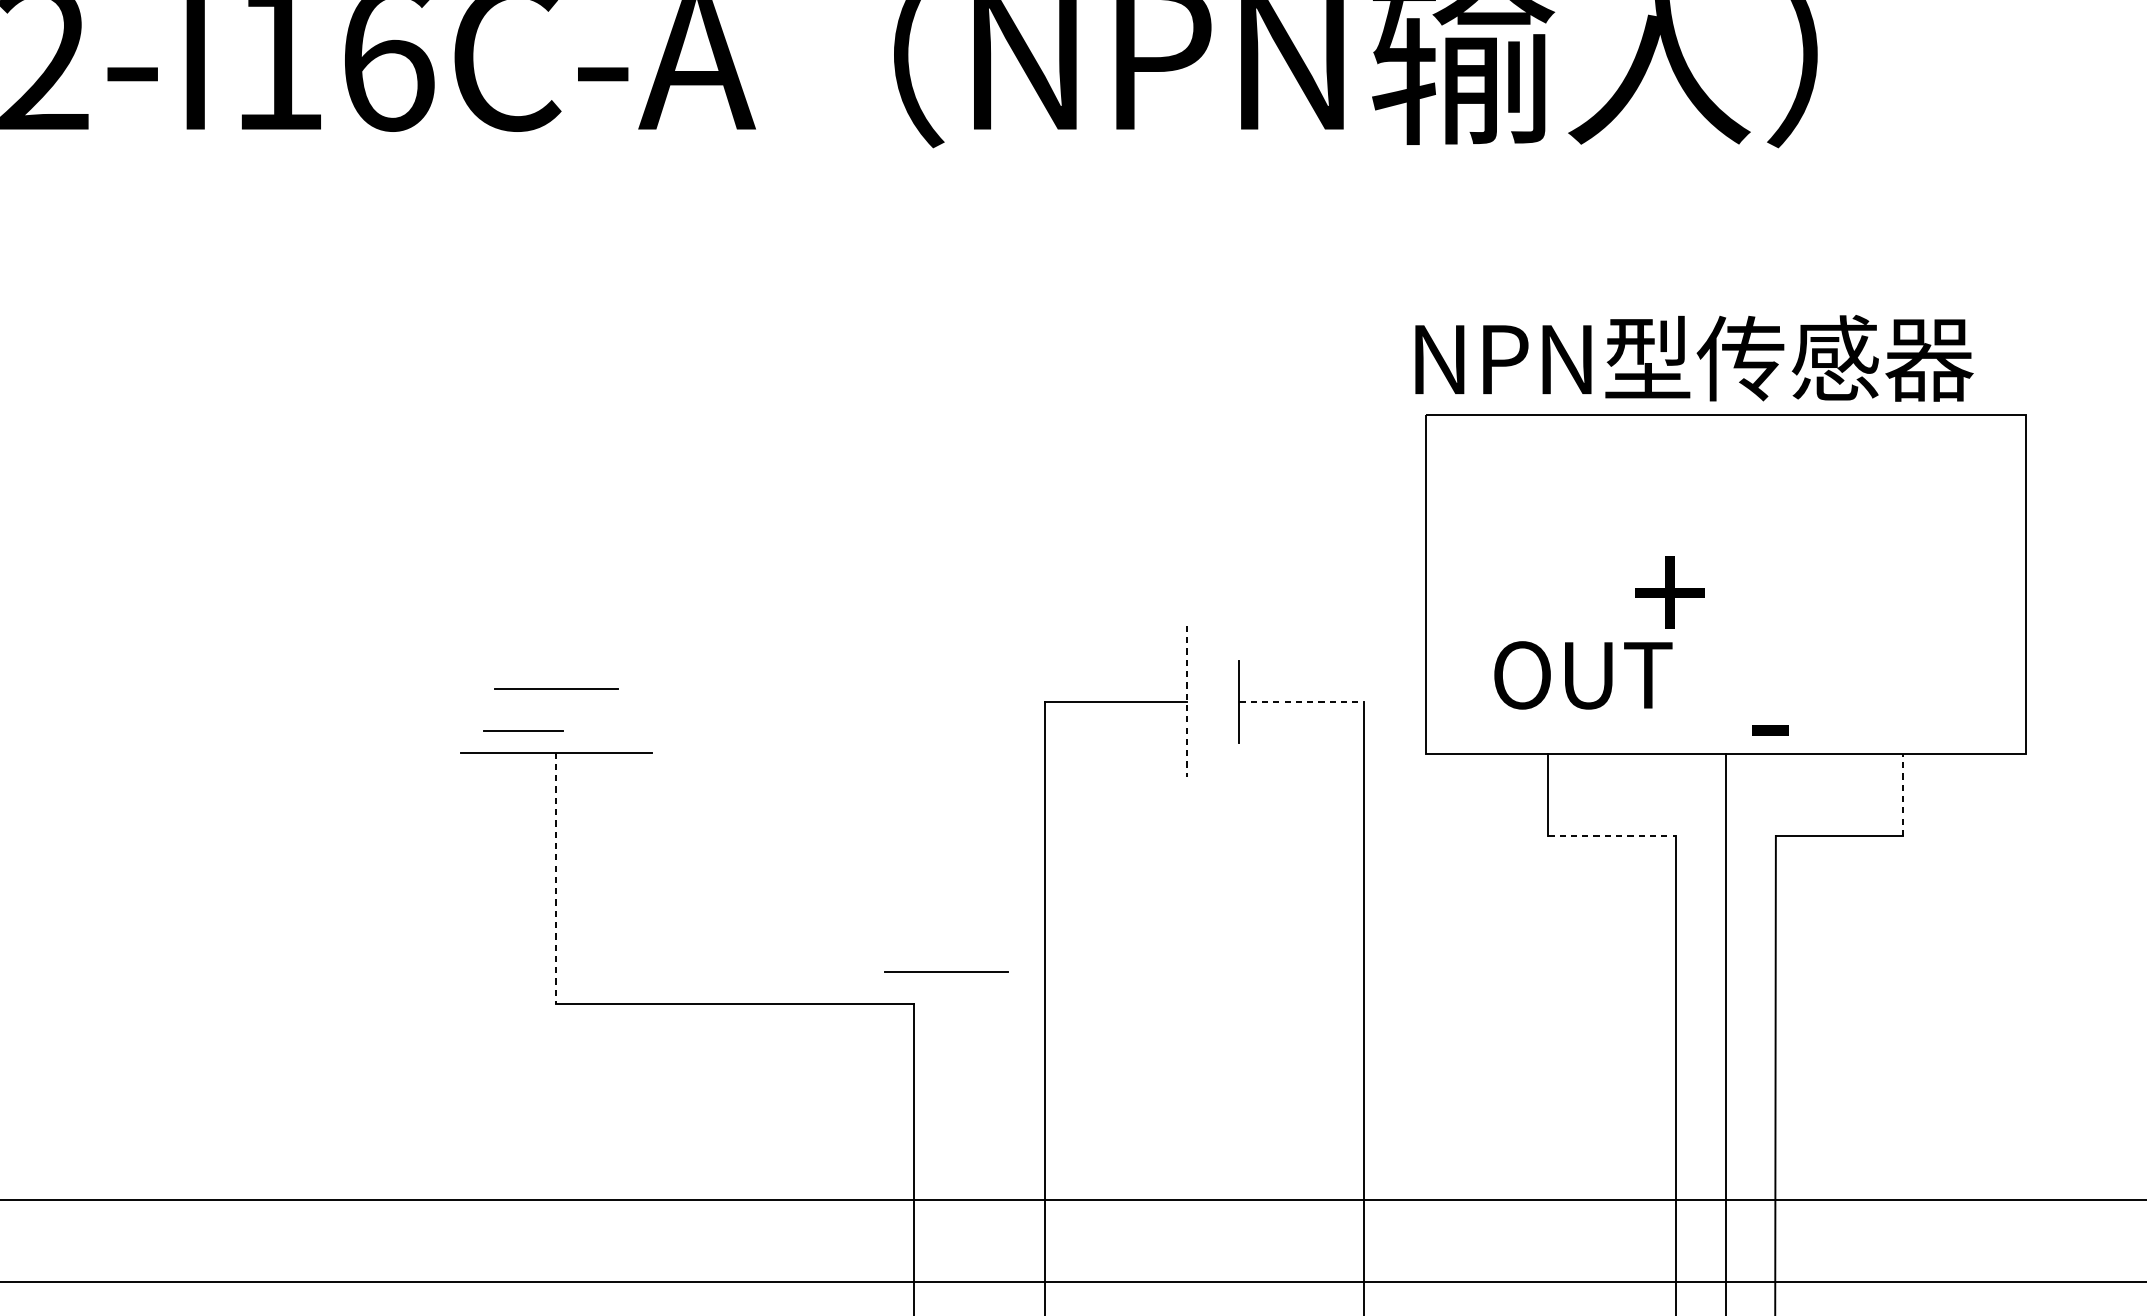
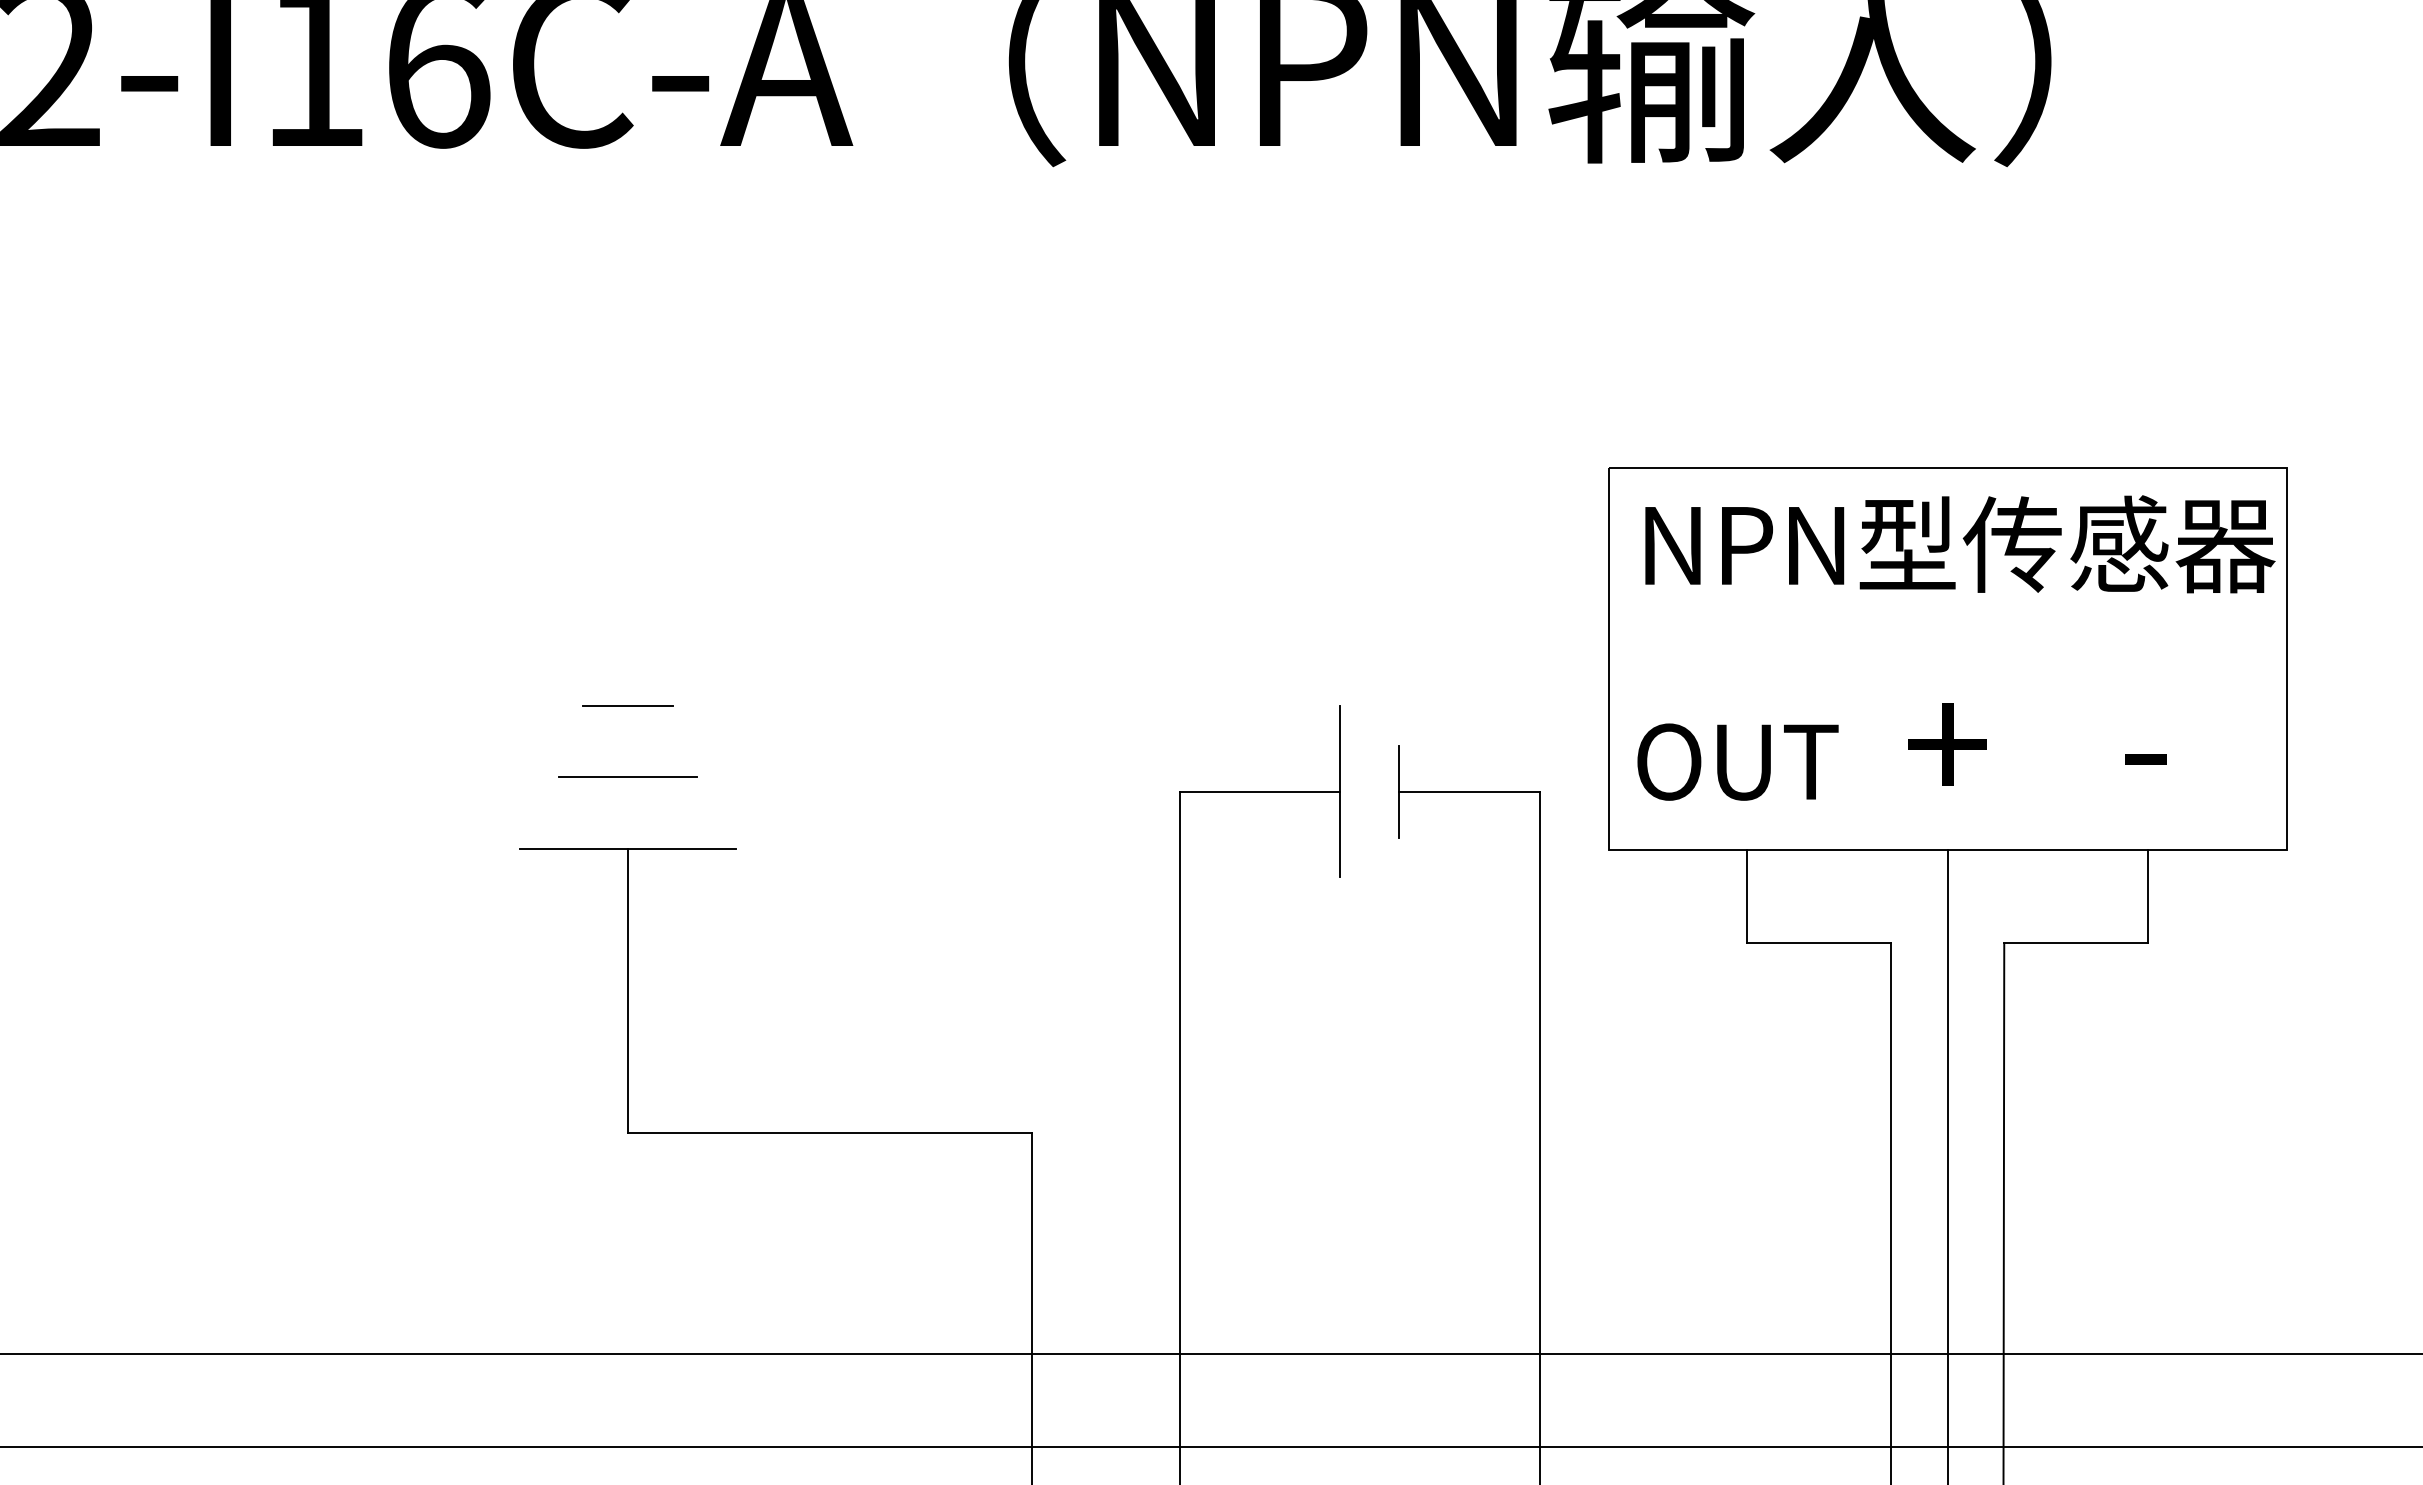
text: (1694, 358) -> (1960, 544), moved
text: (1669, 592) -> (1947, 744), moved
text: (1582, 674) -> (1737, 761), moved
line: (1186, 701) -> (1339, 791), dashed -> solid
line: (1302, 701) -> (1469, 791), dashed -> solid
line: (523, 730) -> (627, 705), moved
text: (1769, 730) -> (2145, 759), moved
line: (1902, 794) -> (2147, 896), dashed -> solid
line: (1612, 836) -> (1819, 943), dashed -> solid
line: (556, 878) -> (627, 991), dashed -> solid
line: (945, 970) -> (1067, 1095), removed

